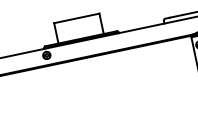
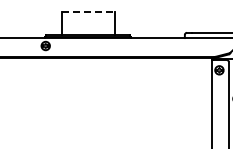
line: (77, 18) -> (88, 11), solid -> dashed

